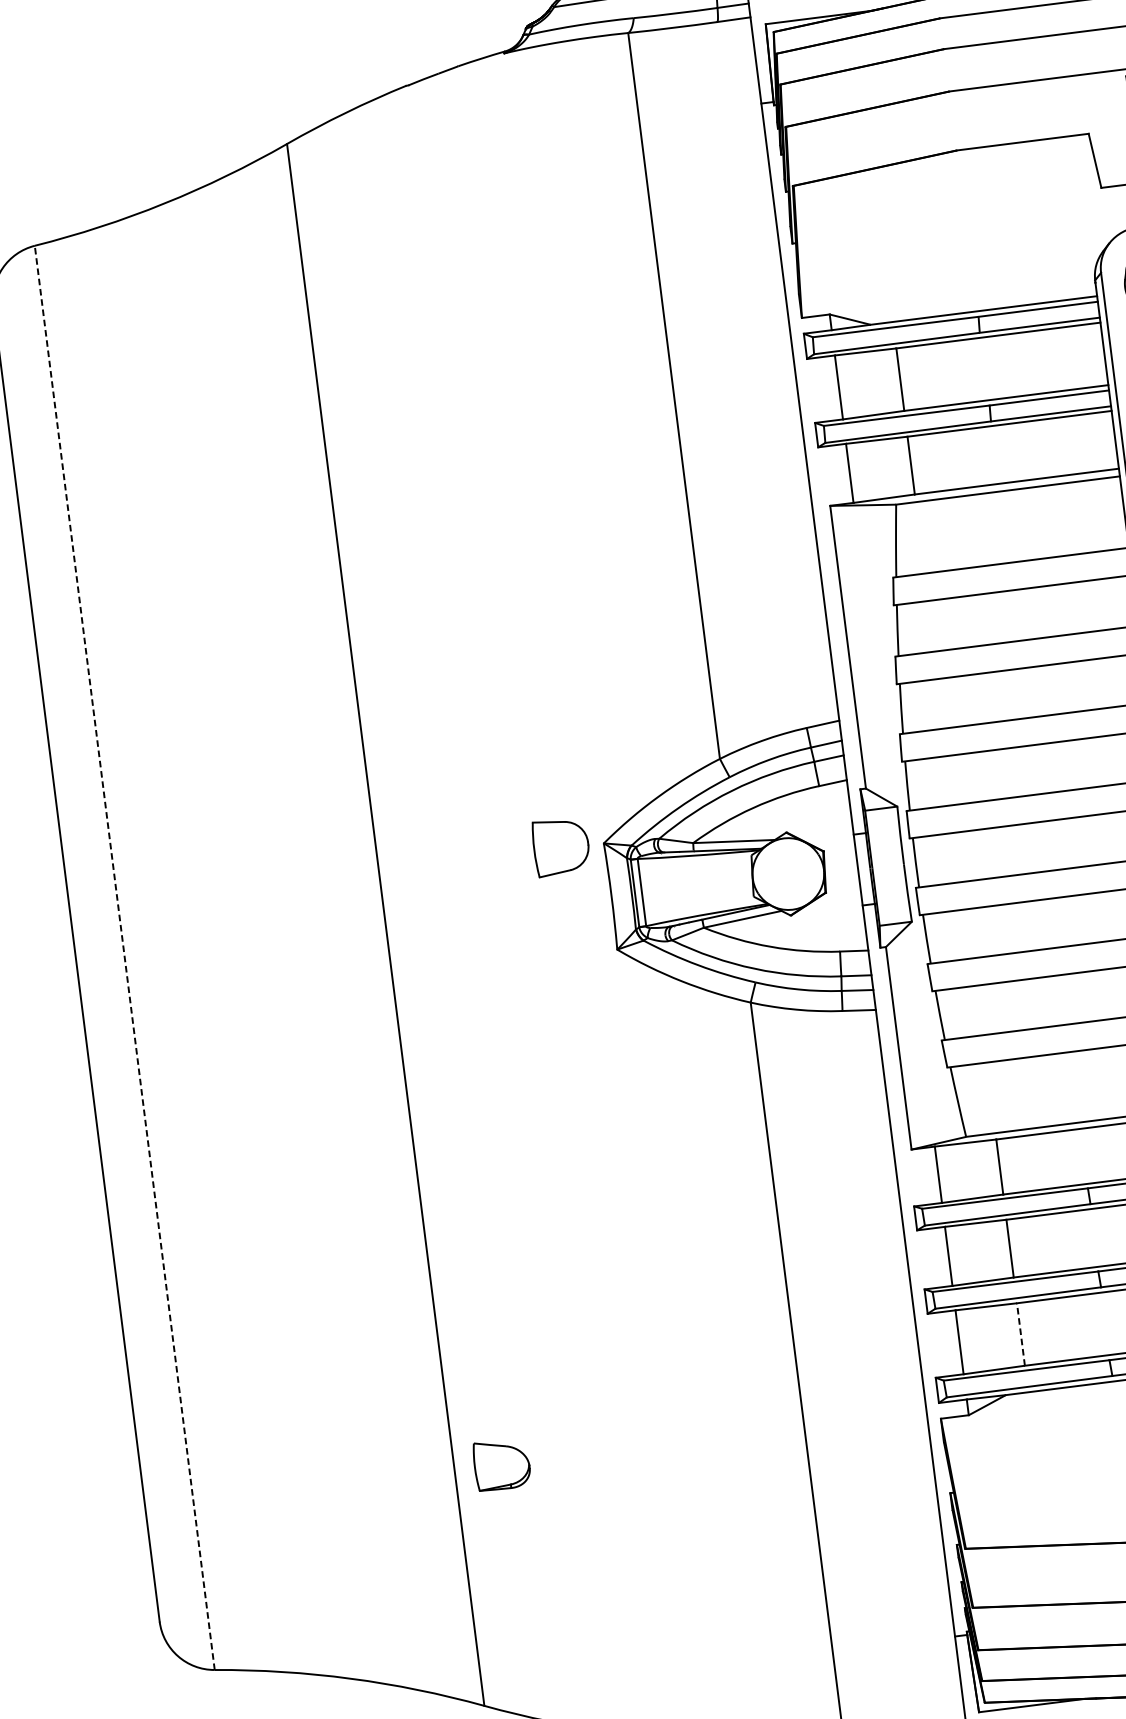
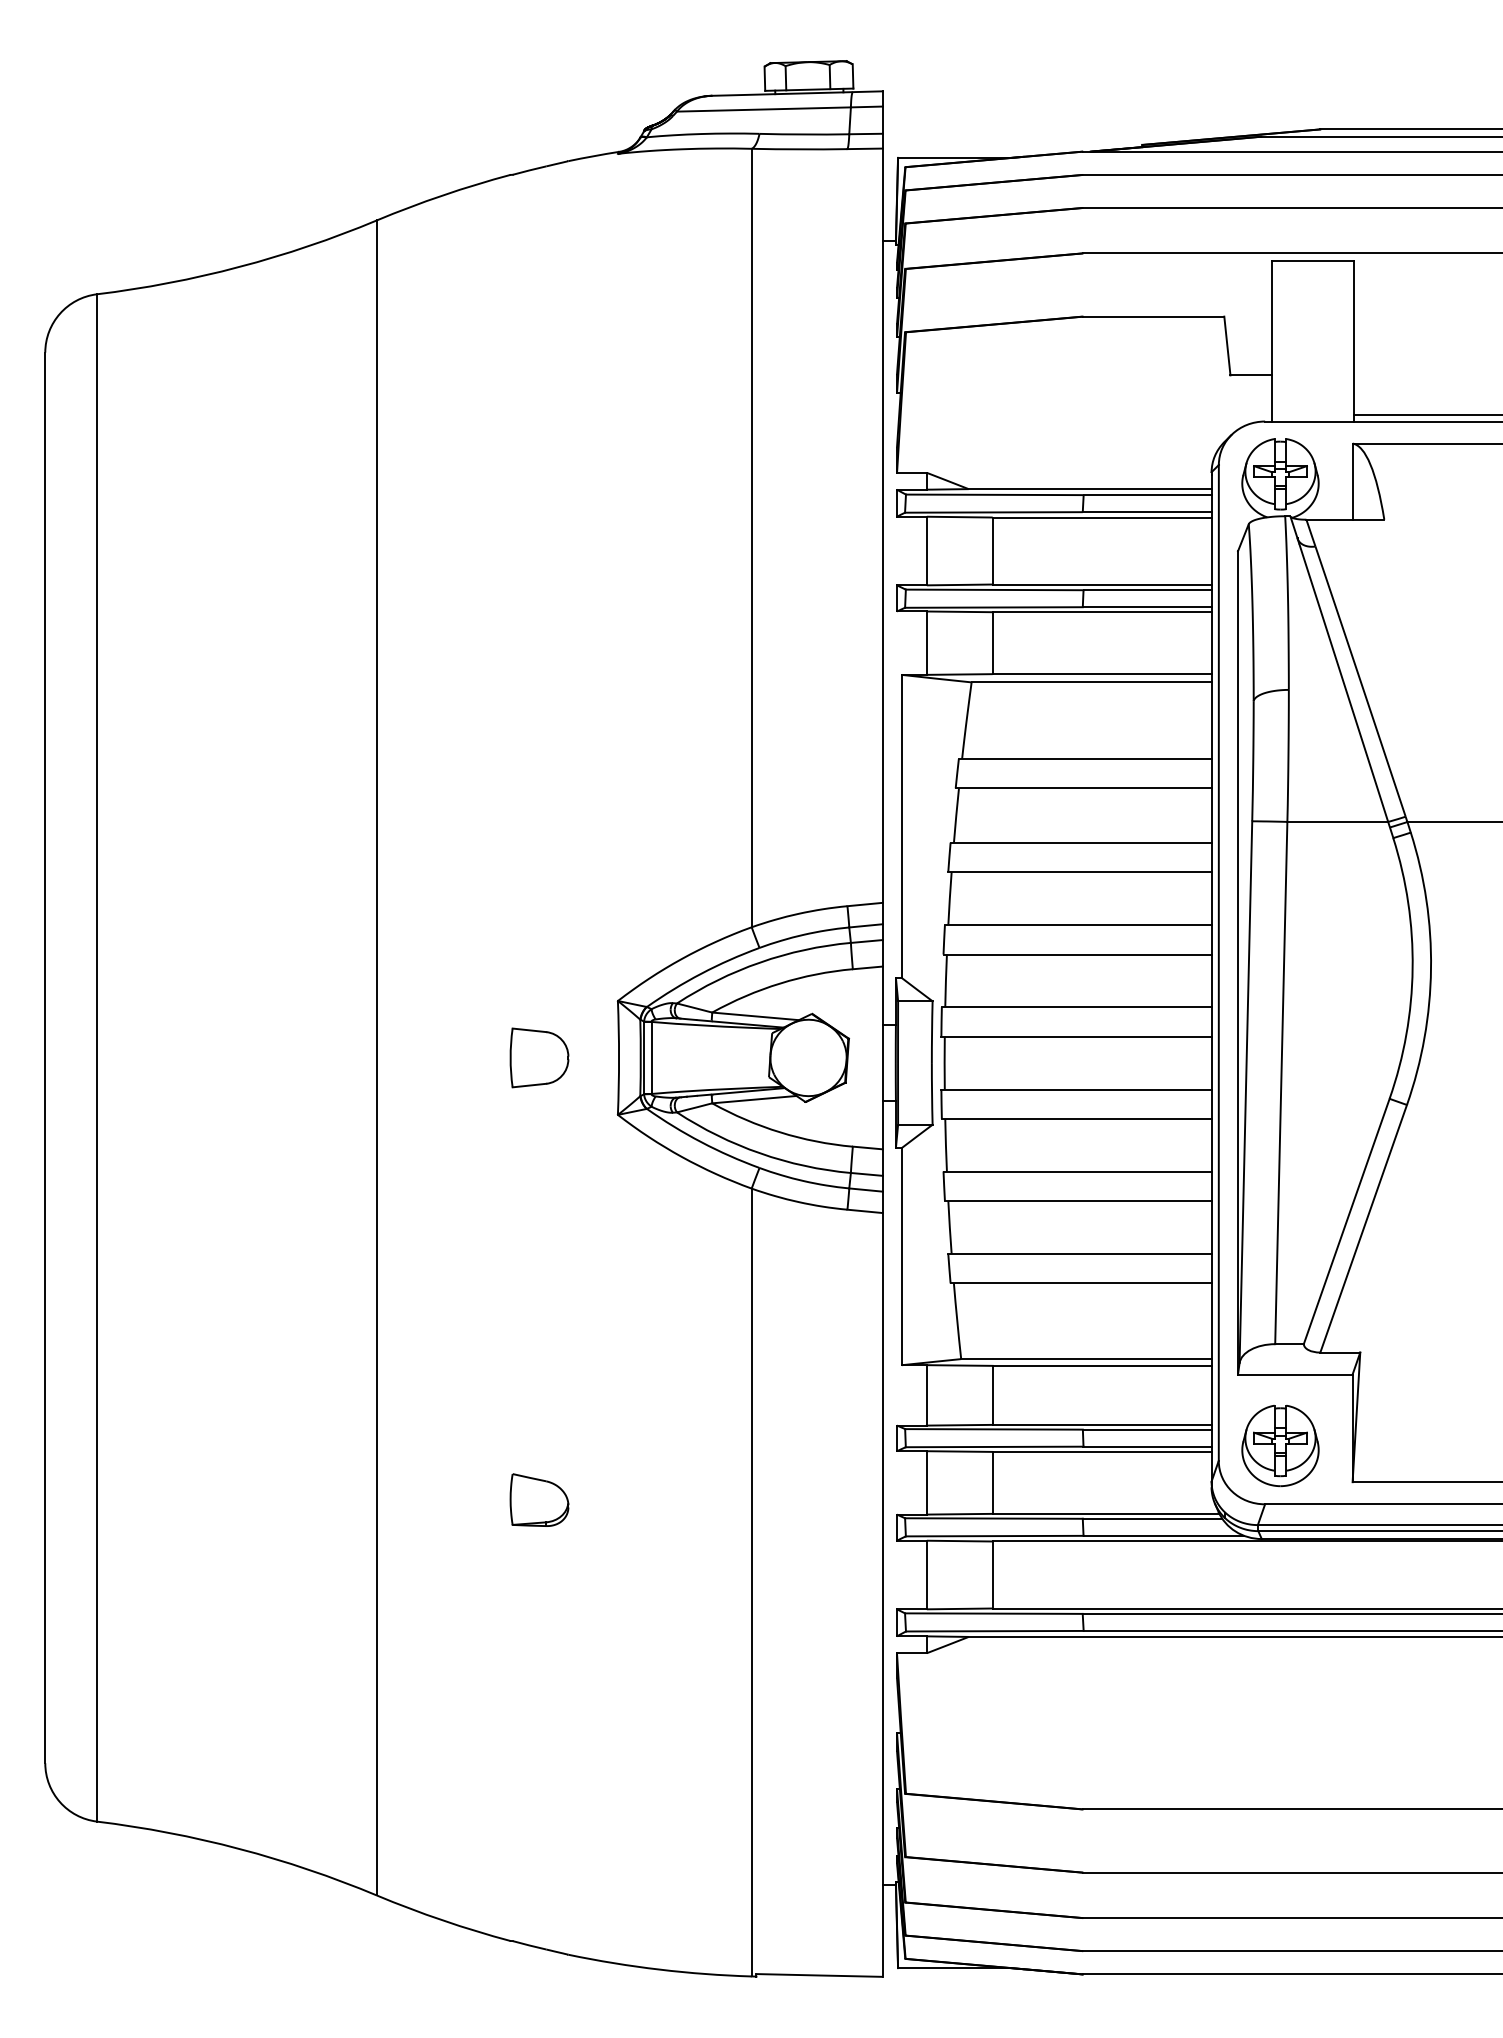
part: (561, 846) -> (539, 1057), moved
line: (124, 957) -> (96, 1057), dashed -> solid
line: (1020, 1335) -> (992, 1575), dashed -> solid
part: (501, 1464) -> (539, 1499), moved

